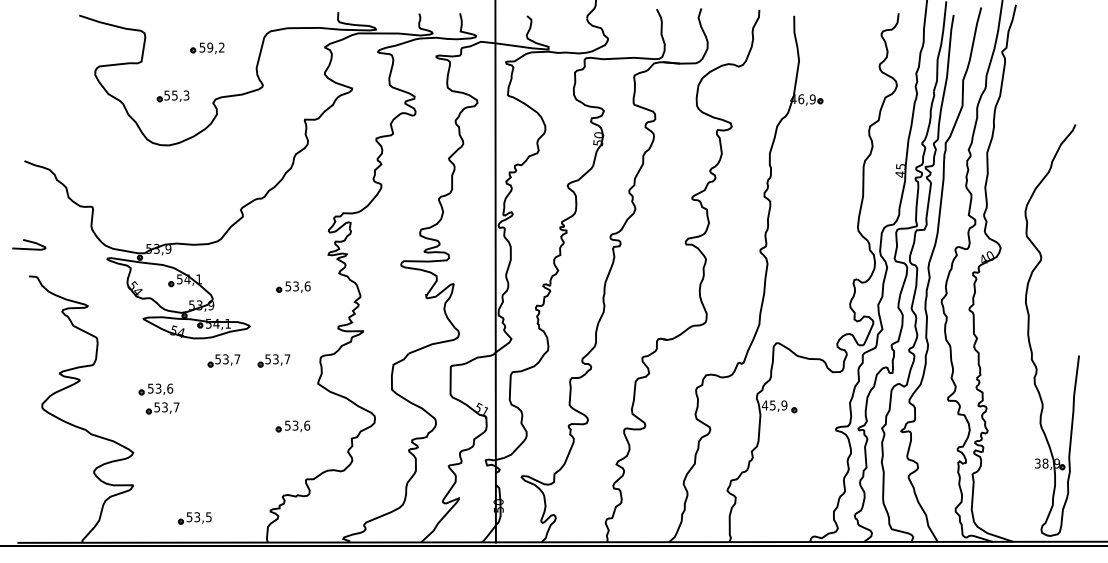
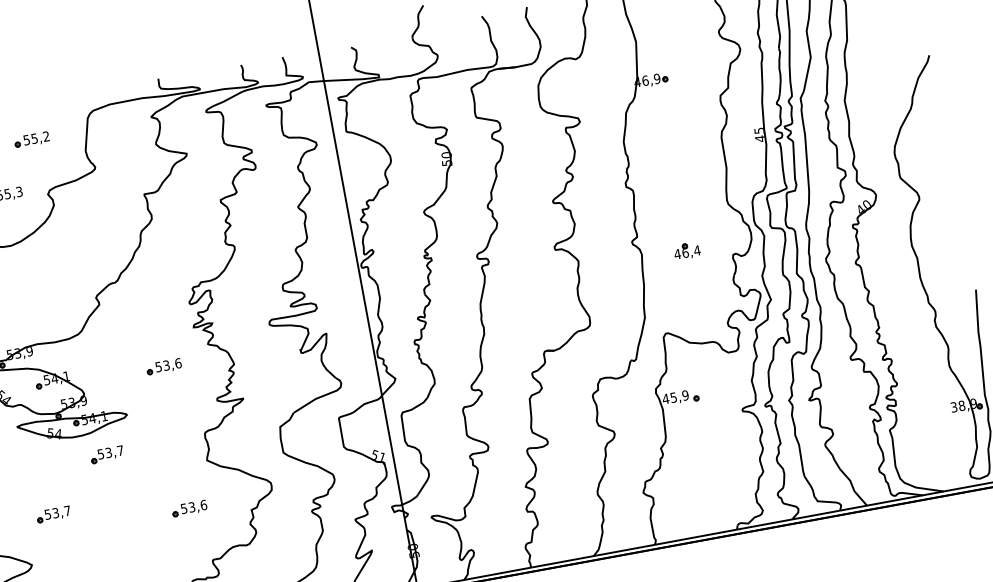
text: (210, 47) -> (34, 138), 59,2 -> 55,2
part: (810, 268) -> (686, 251), added
part: (273, 360) -> (157, 445), removed
part: (155, 389) -> (42, 496), removed

